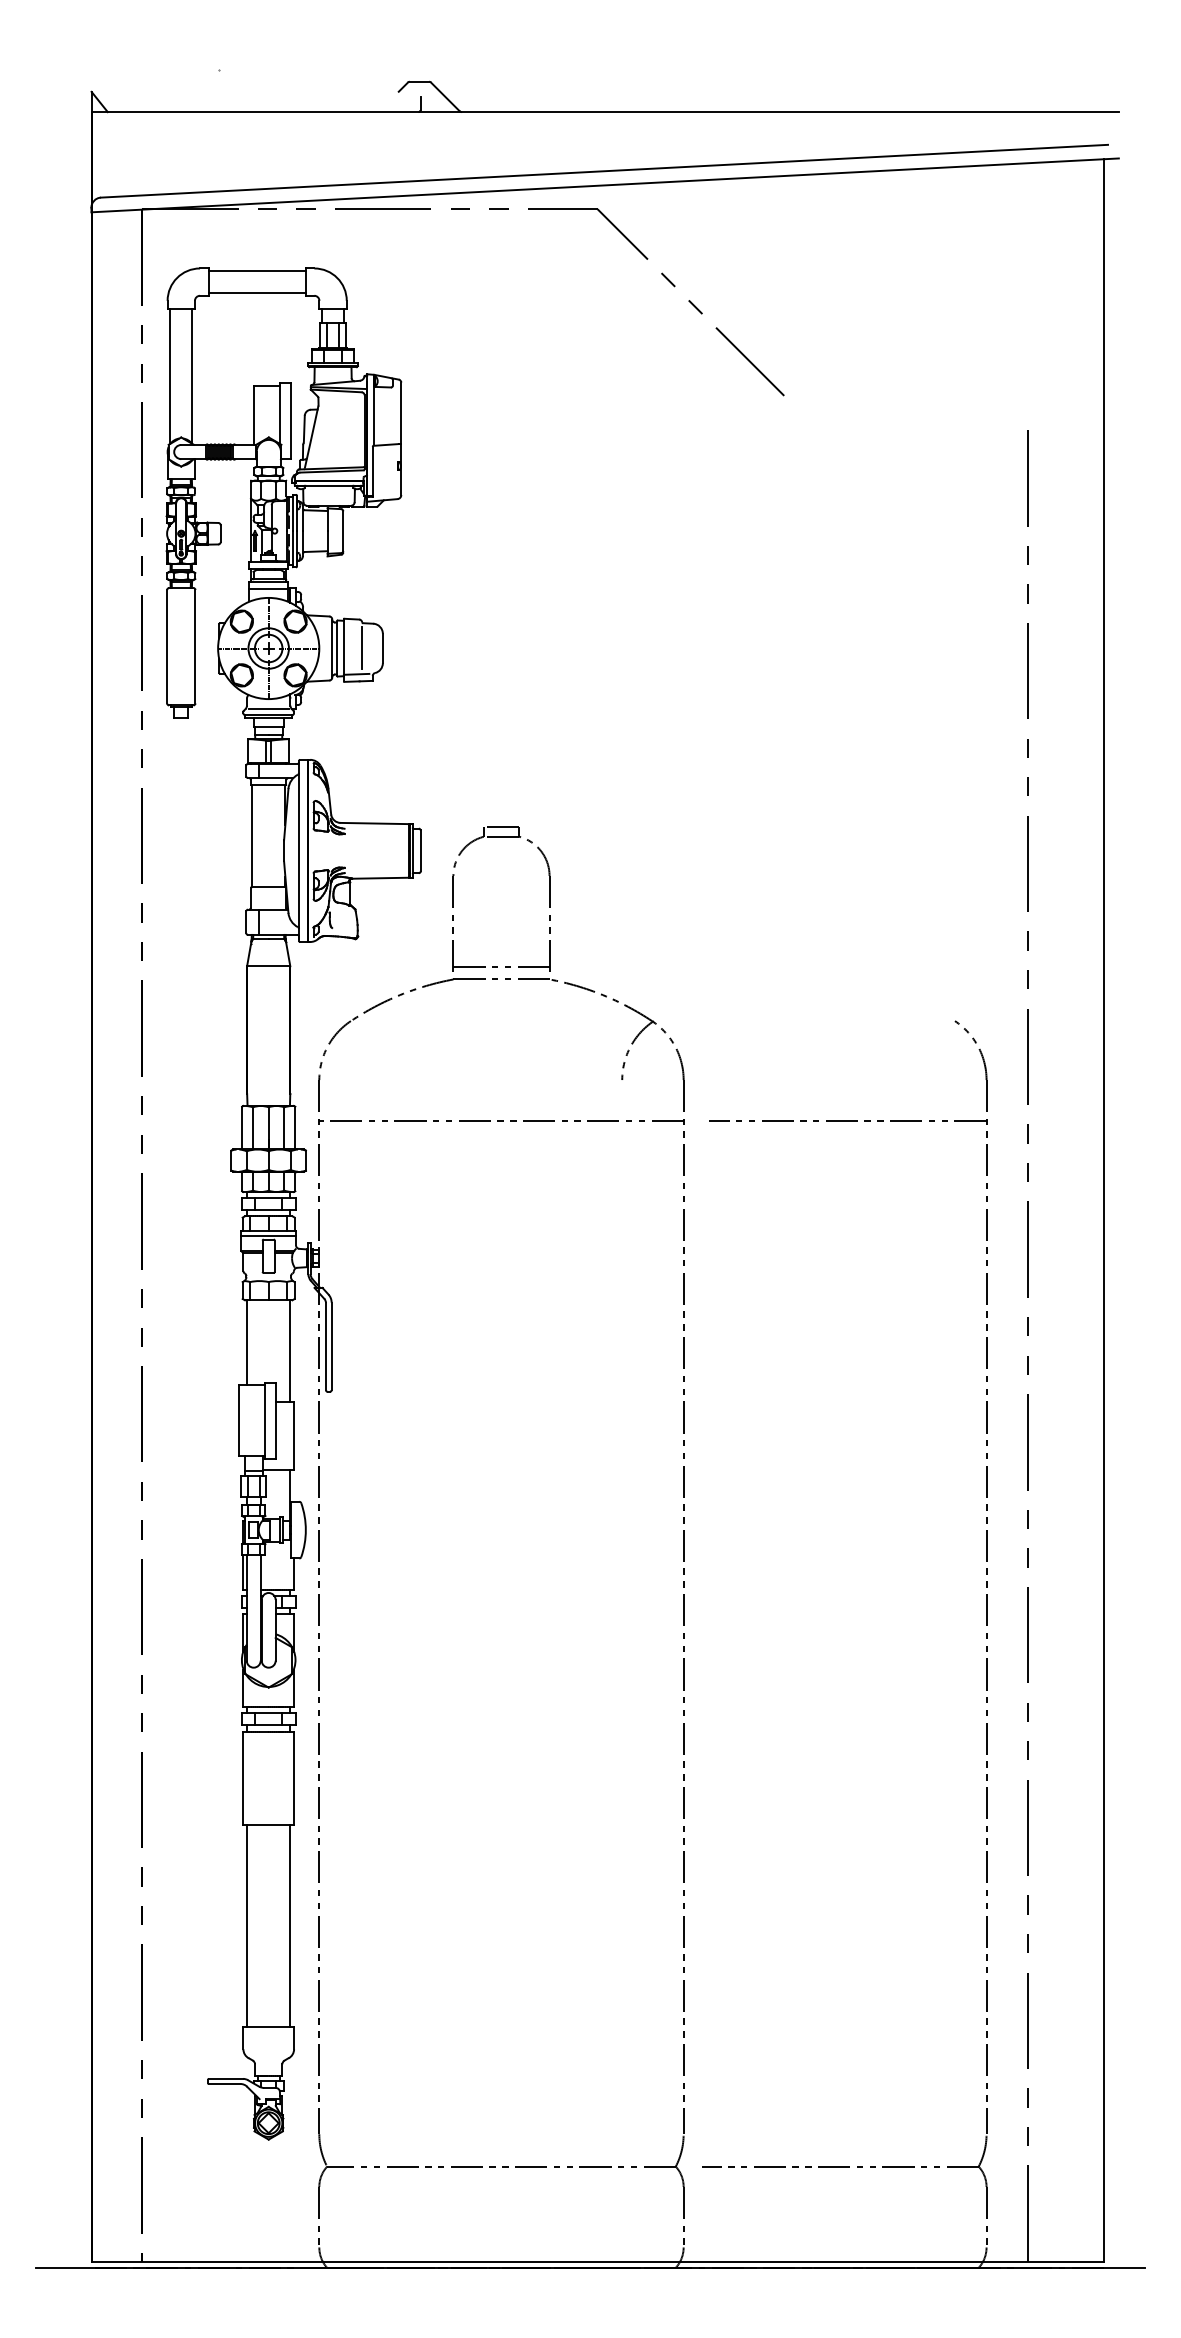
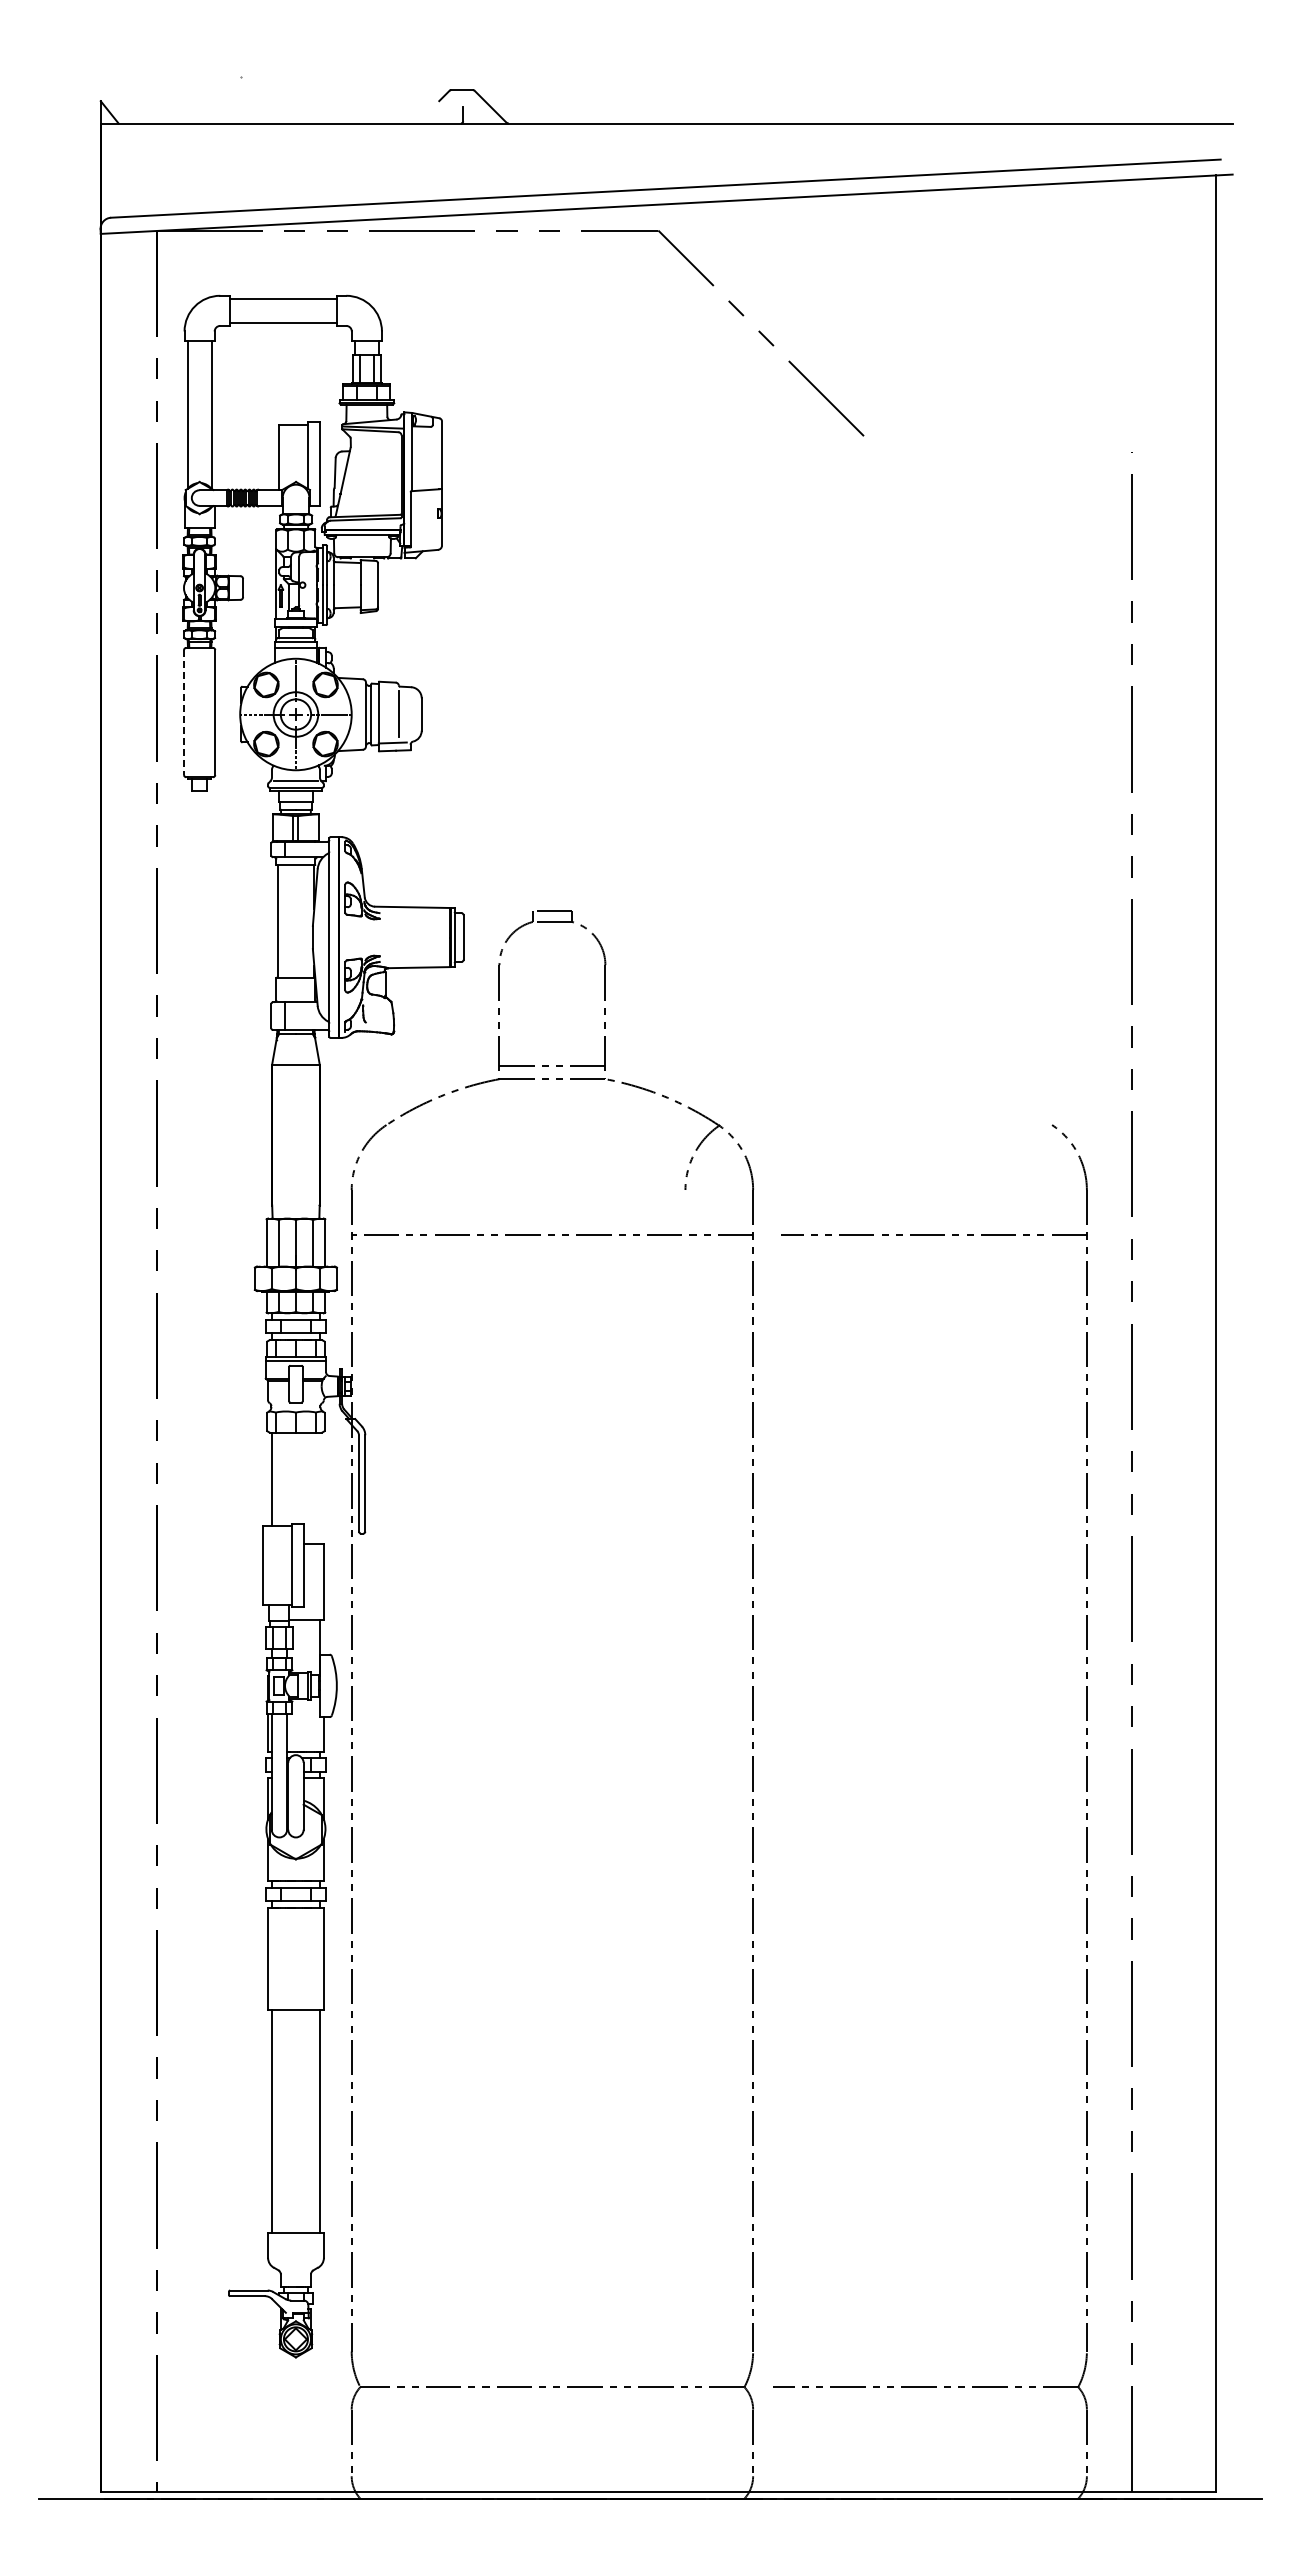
line: (167, 647) -> (184, 713), solid -> dashed
line: (290, 1350) -> (319, 1488), removed

